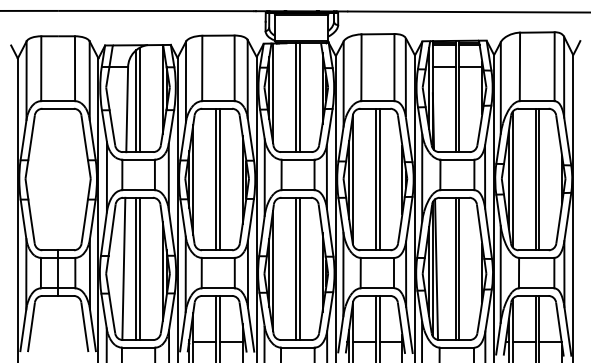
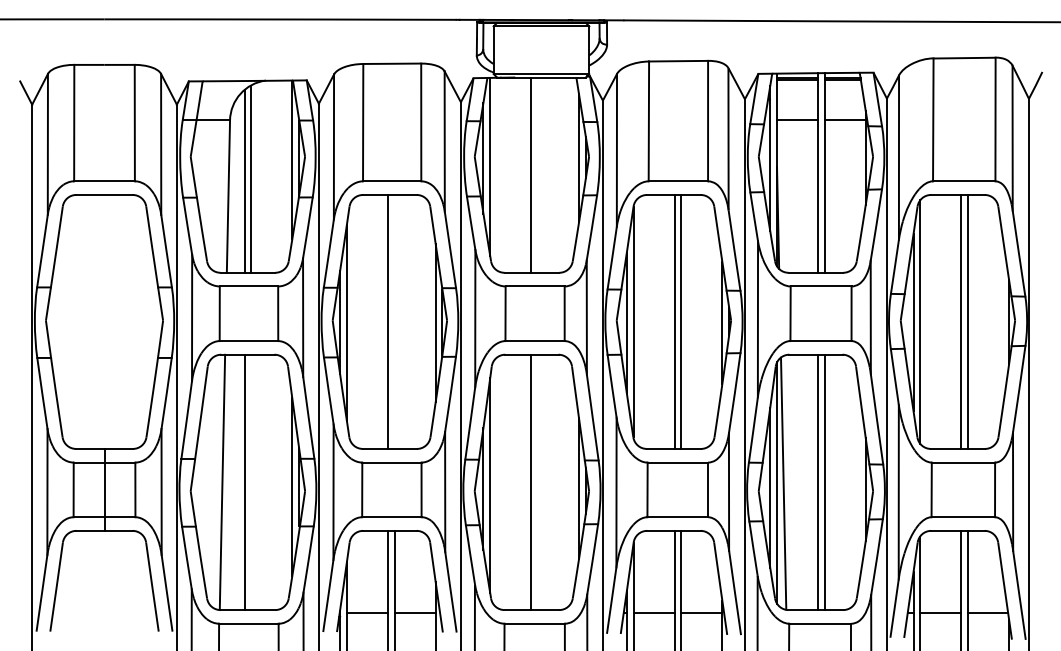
line: (299, 97) -> (537, 174), removed
line: (219, 179) -> (394, 321), removed
line: (139, 268) -> (250, 481), removed
line: (299, 268) -> (537, 481), removed

